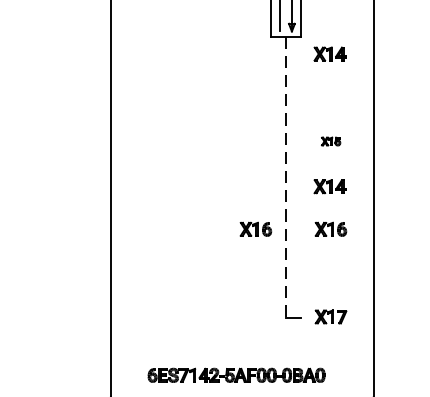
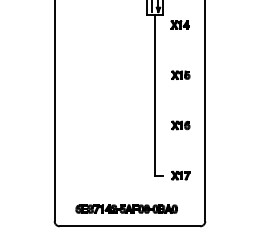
part: (330, 140) -> (180, 74), size x1.67
line: (286, 177) -> (155, 95), dashed -> solid
part: (328, 185) -> (179, 100), removed
part: (255, 229) -> (137, 125), removed

